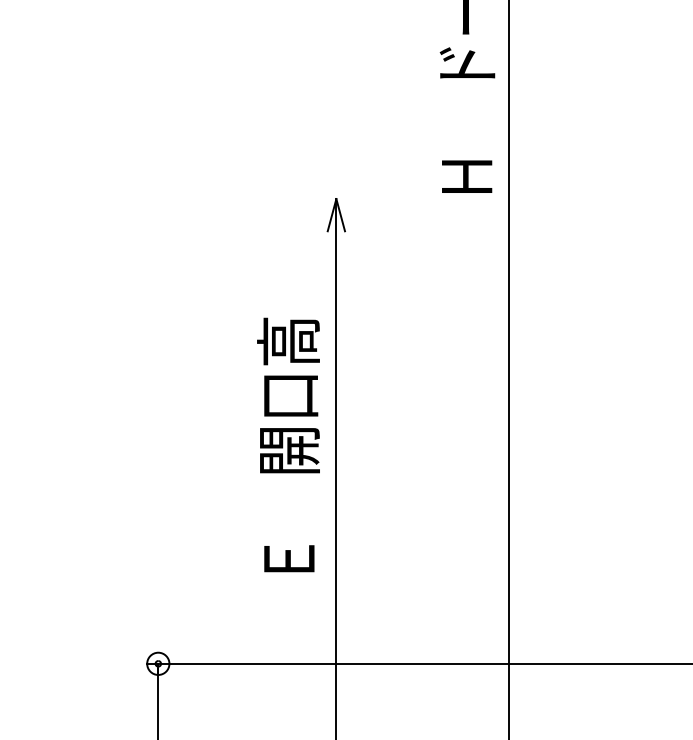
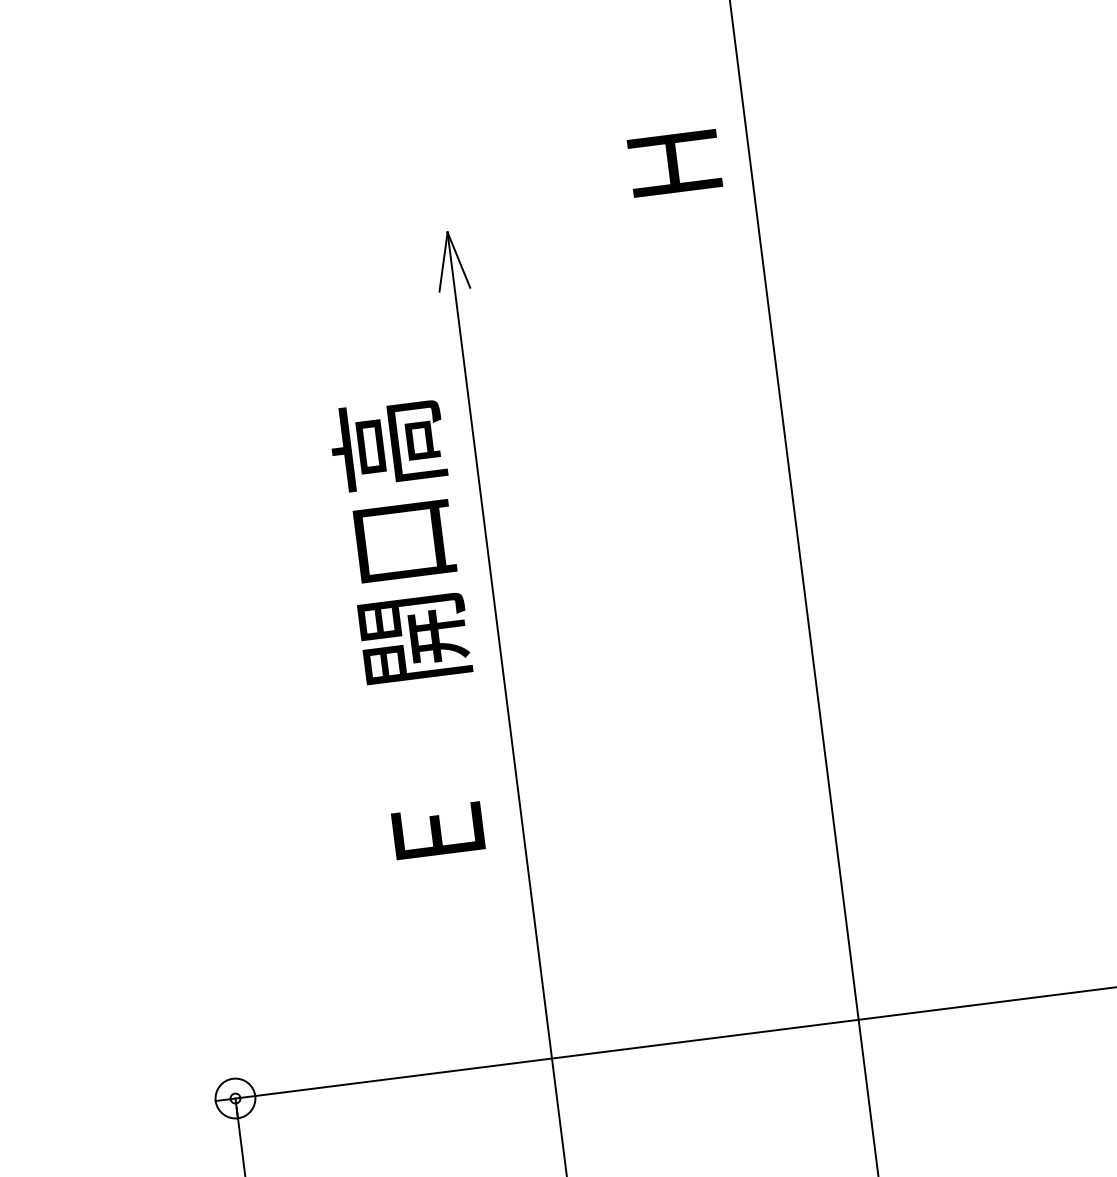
text: (288, 444) -> (411, 627), moved

